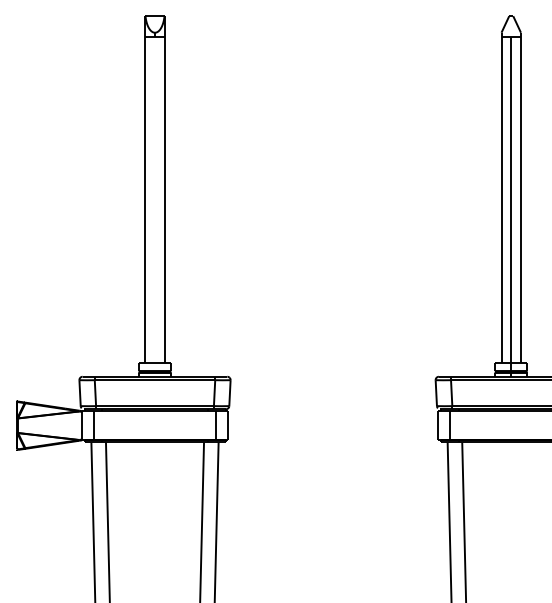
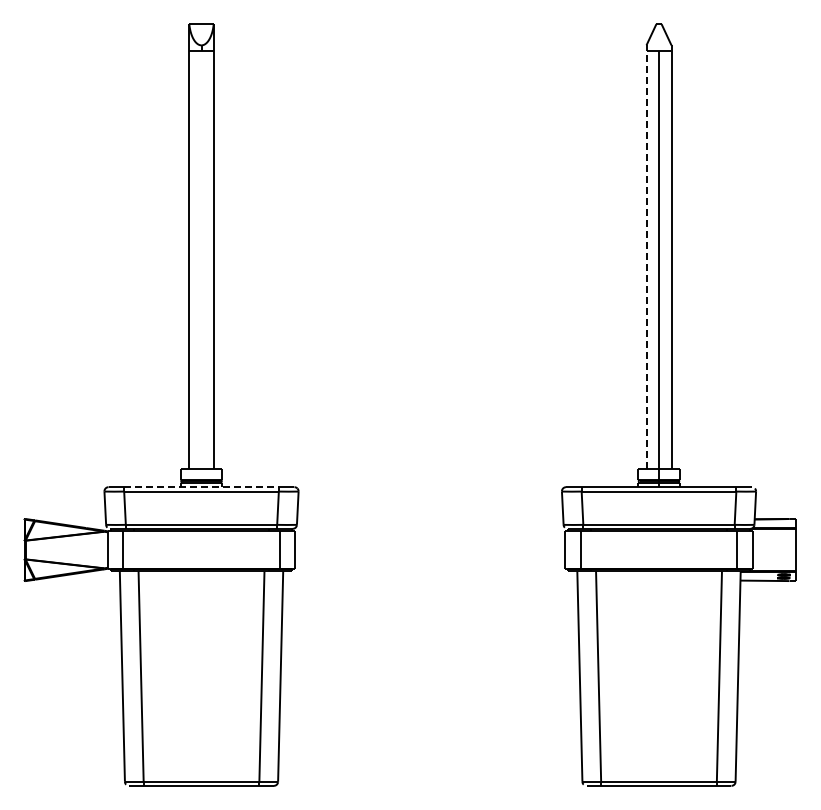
line: (501, 200) -> (646, 260), solid -> dashed
line: (155, 377) -> (202, 487), solid -> dashed

